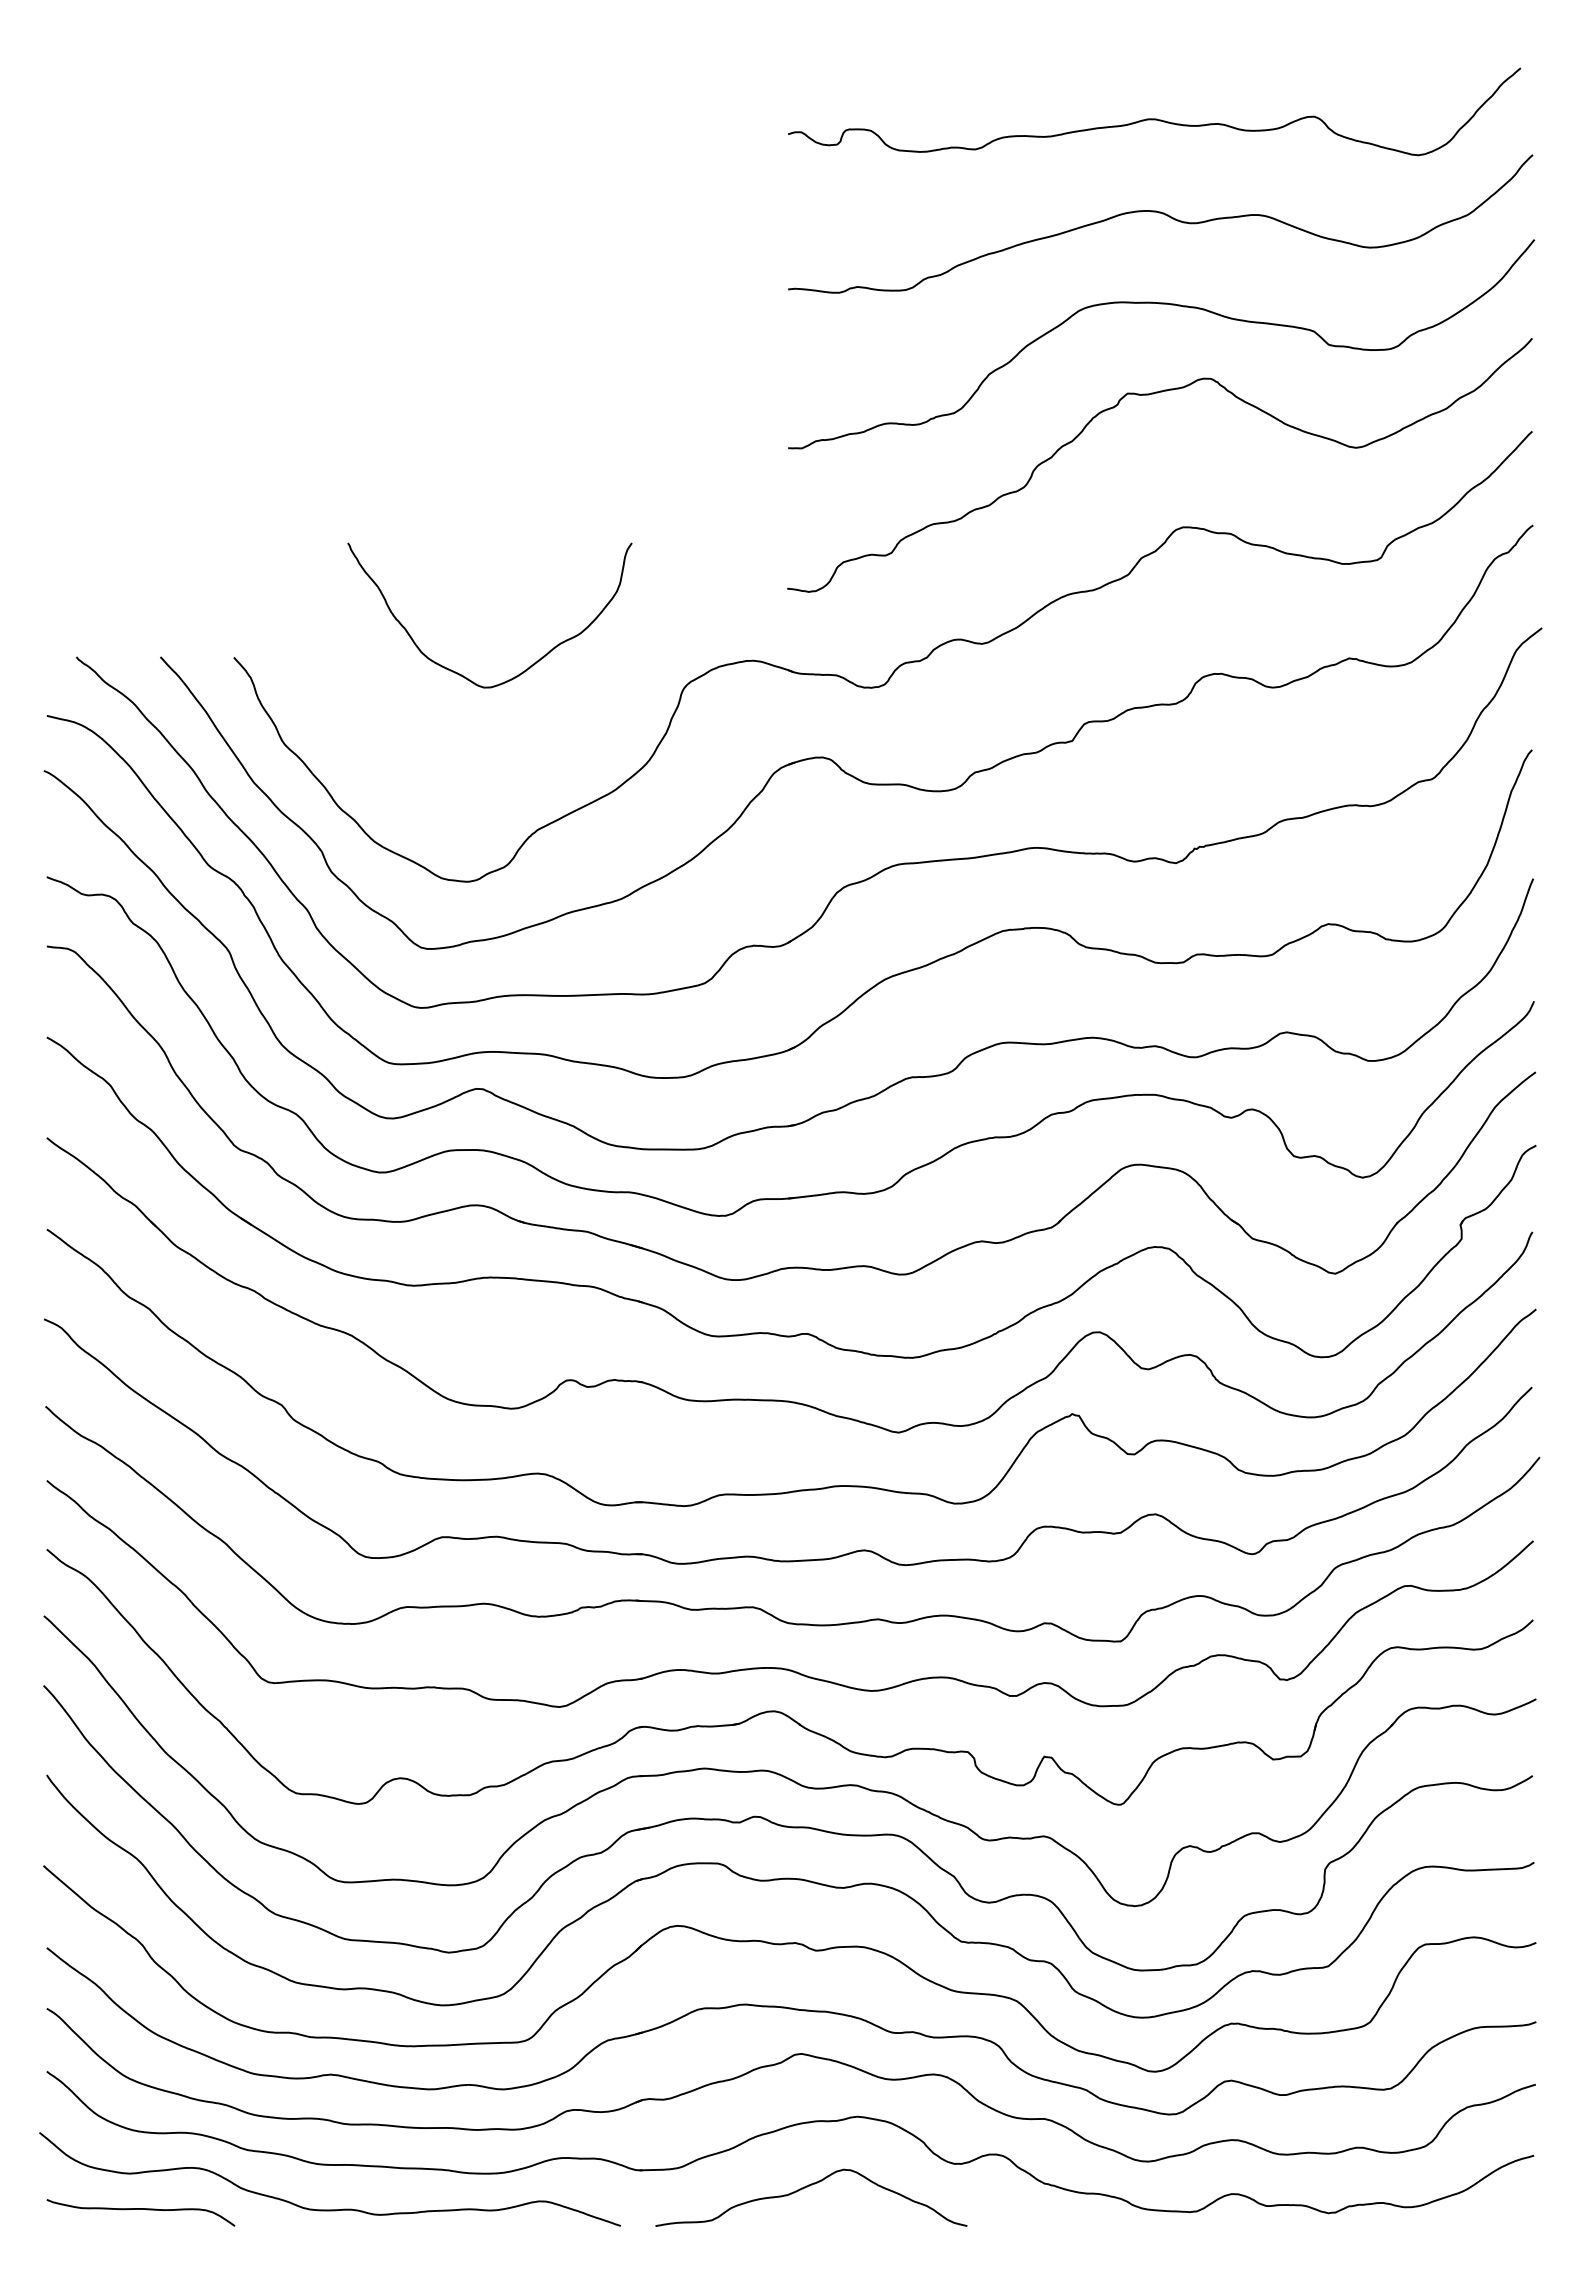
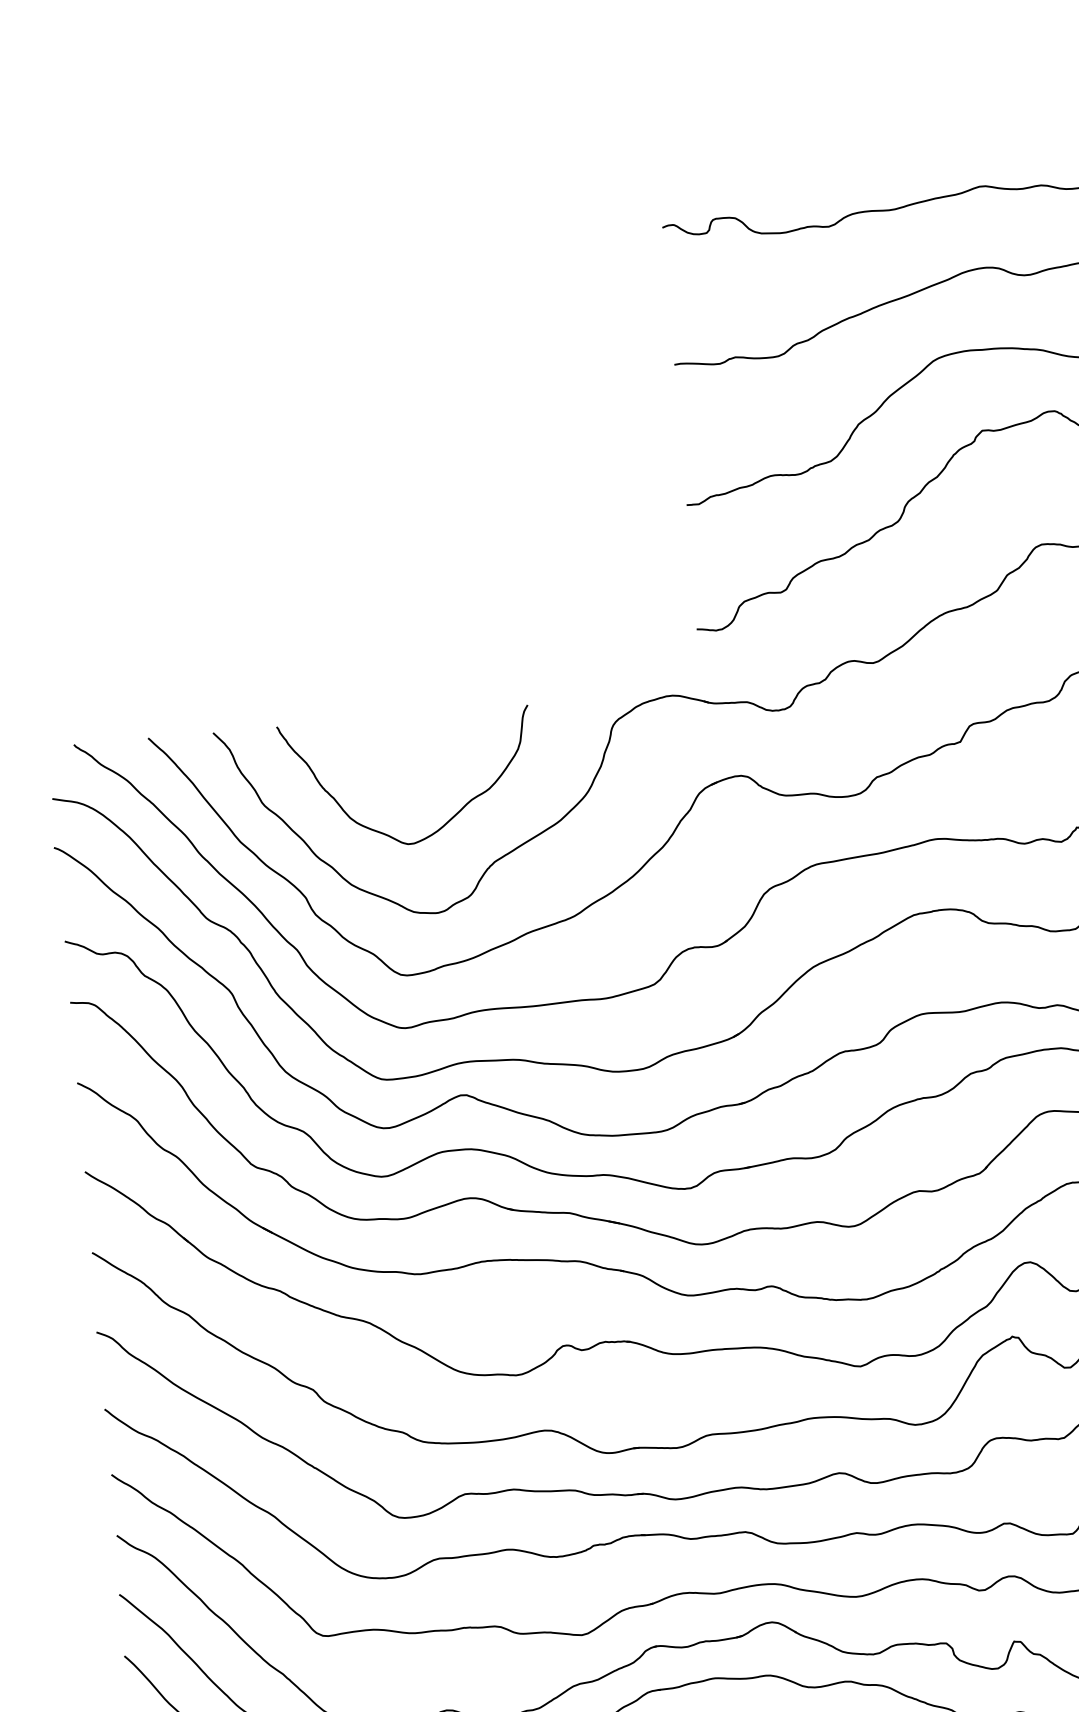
curve: (526, 668) -> (444, 824), moved

